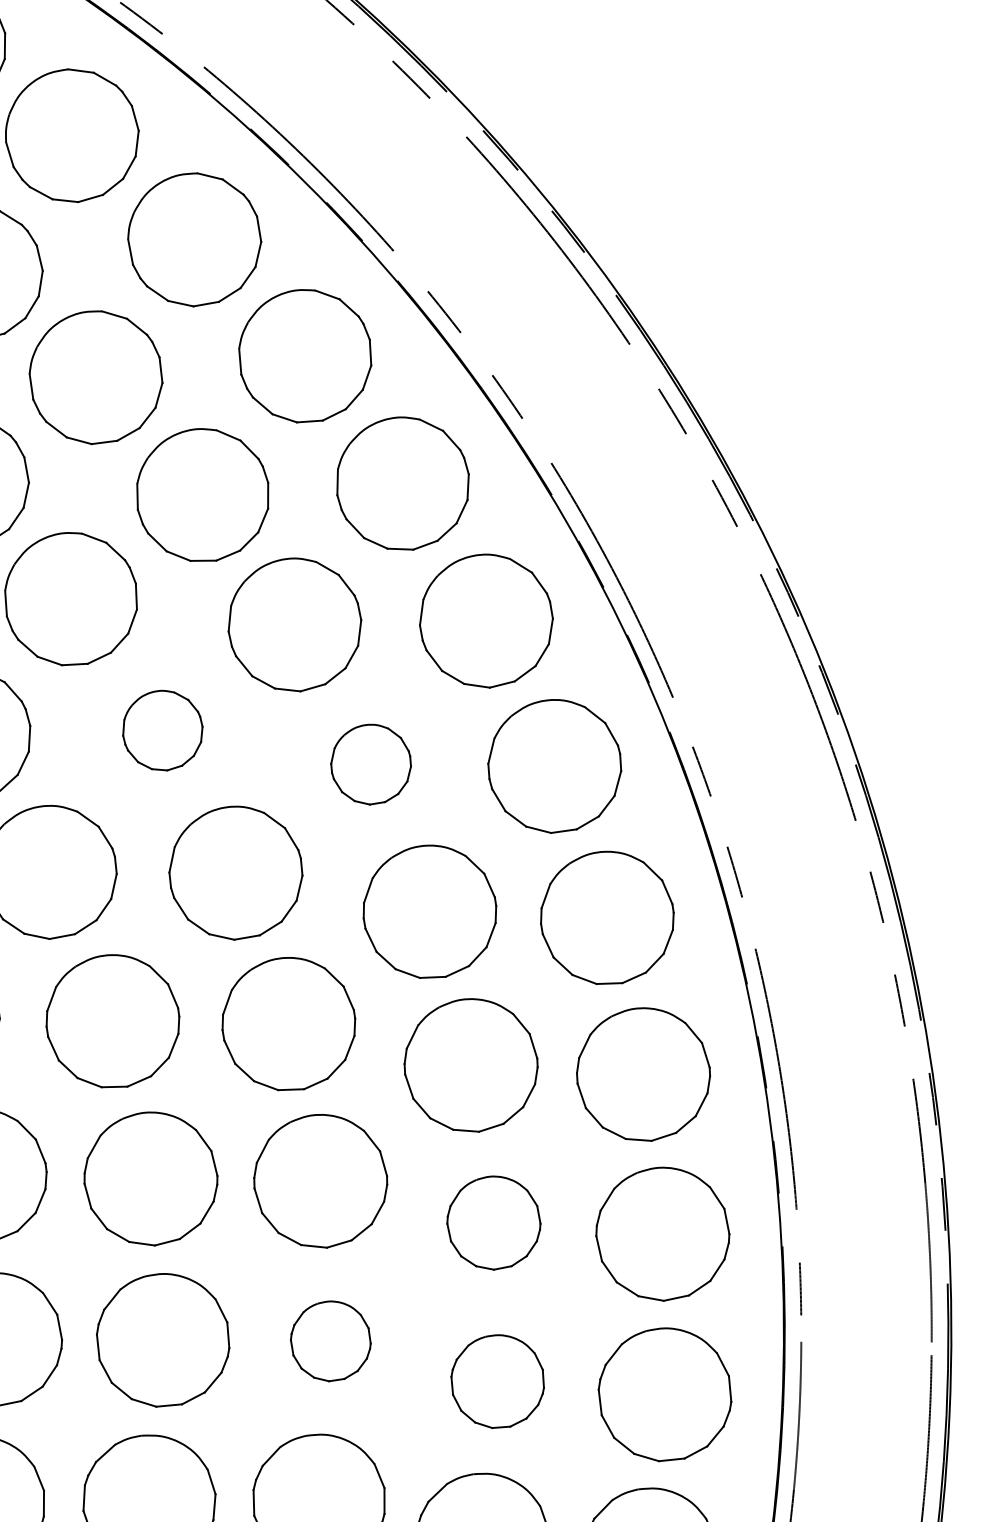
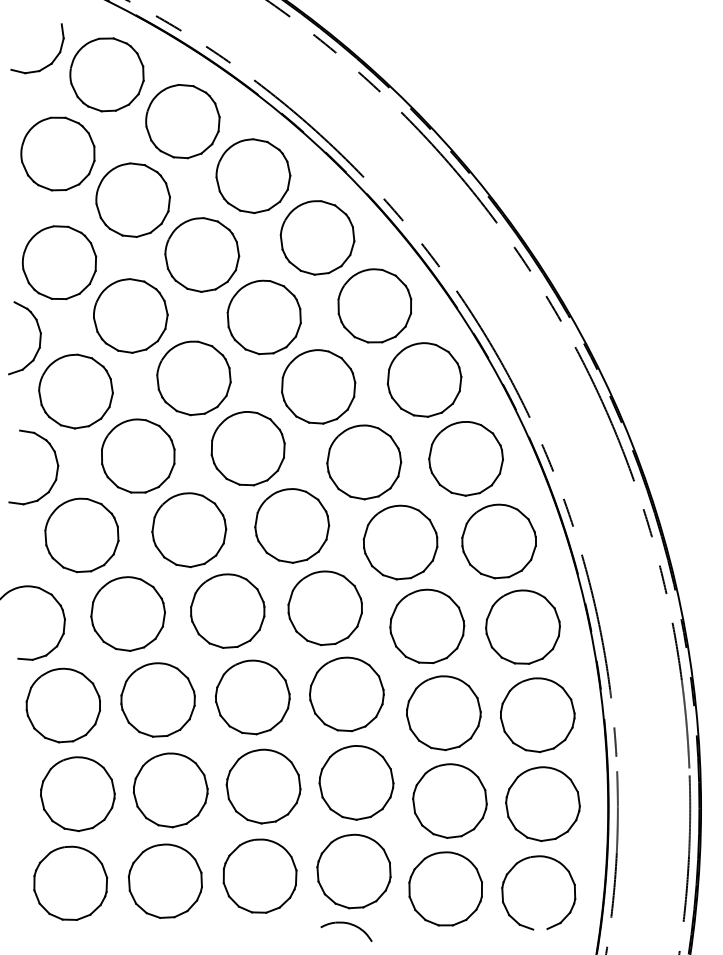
part: (161, 729) -> (247, 448), size x1.67
part: (371, 764) -> (364, 462), size x1.67
part: (493, 1223) -> (443, 713), size x1.43
part: (330, 1340) -> (356, 782), size x1.67
part: (496, 1380) -> (449, 800), size x1.43

